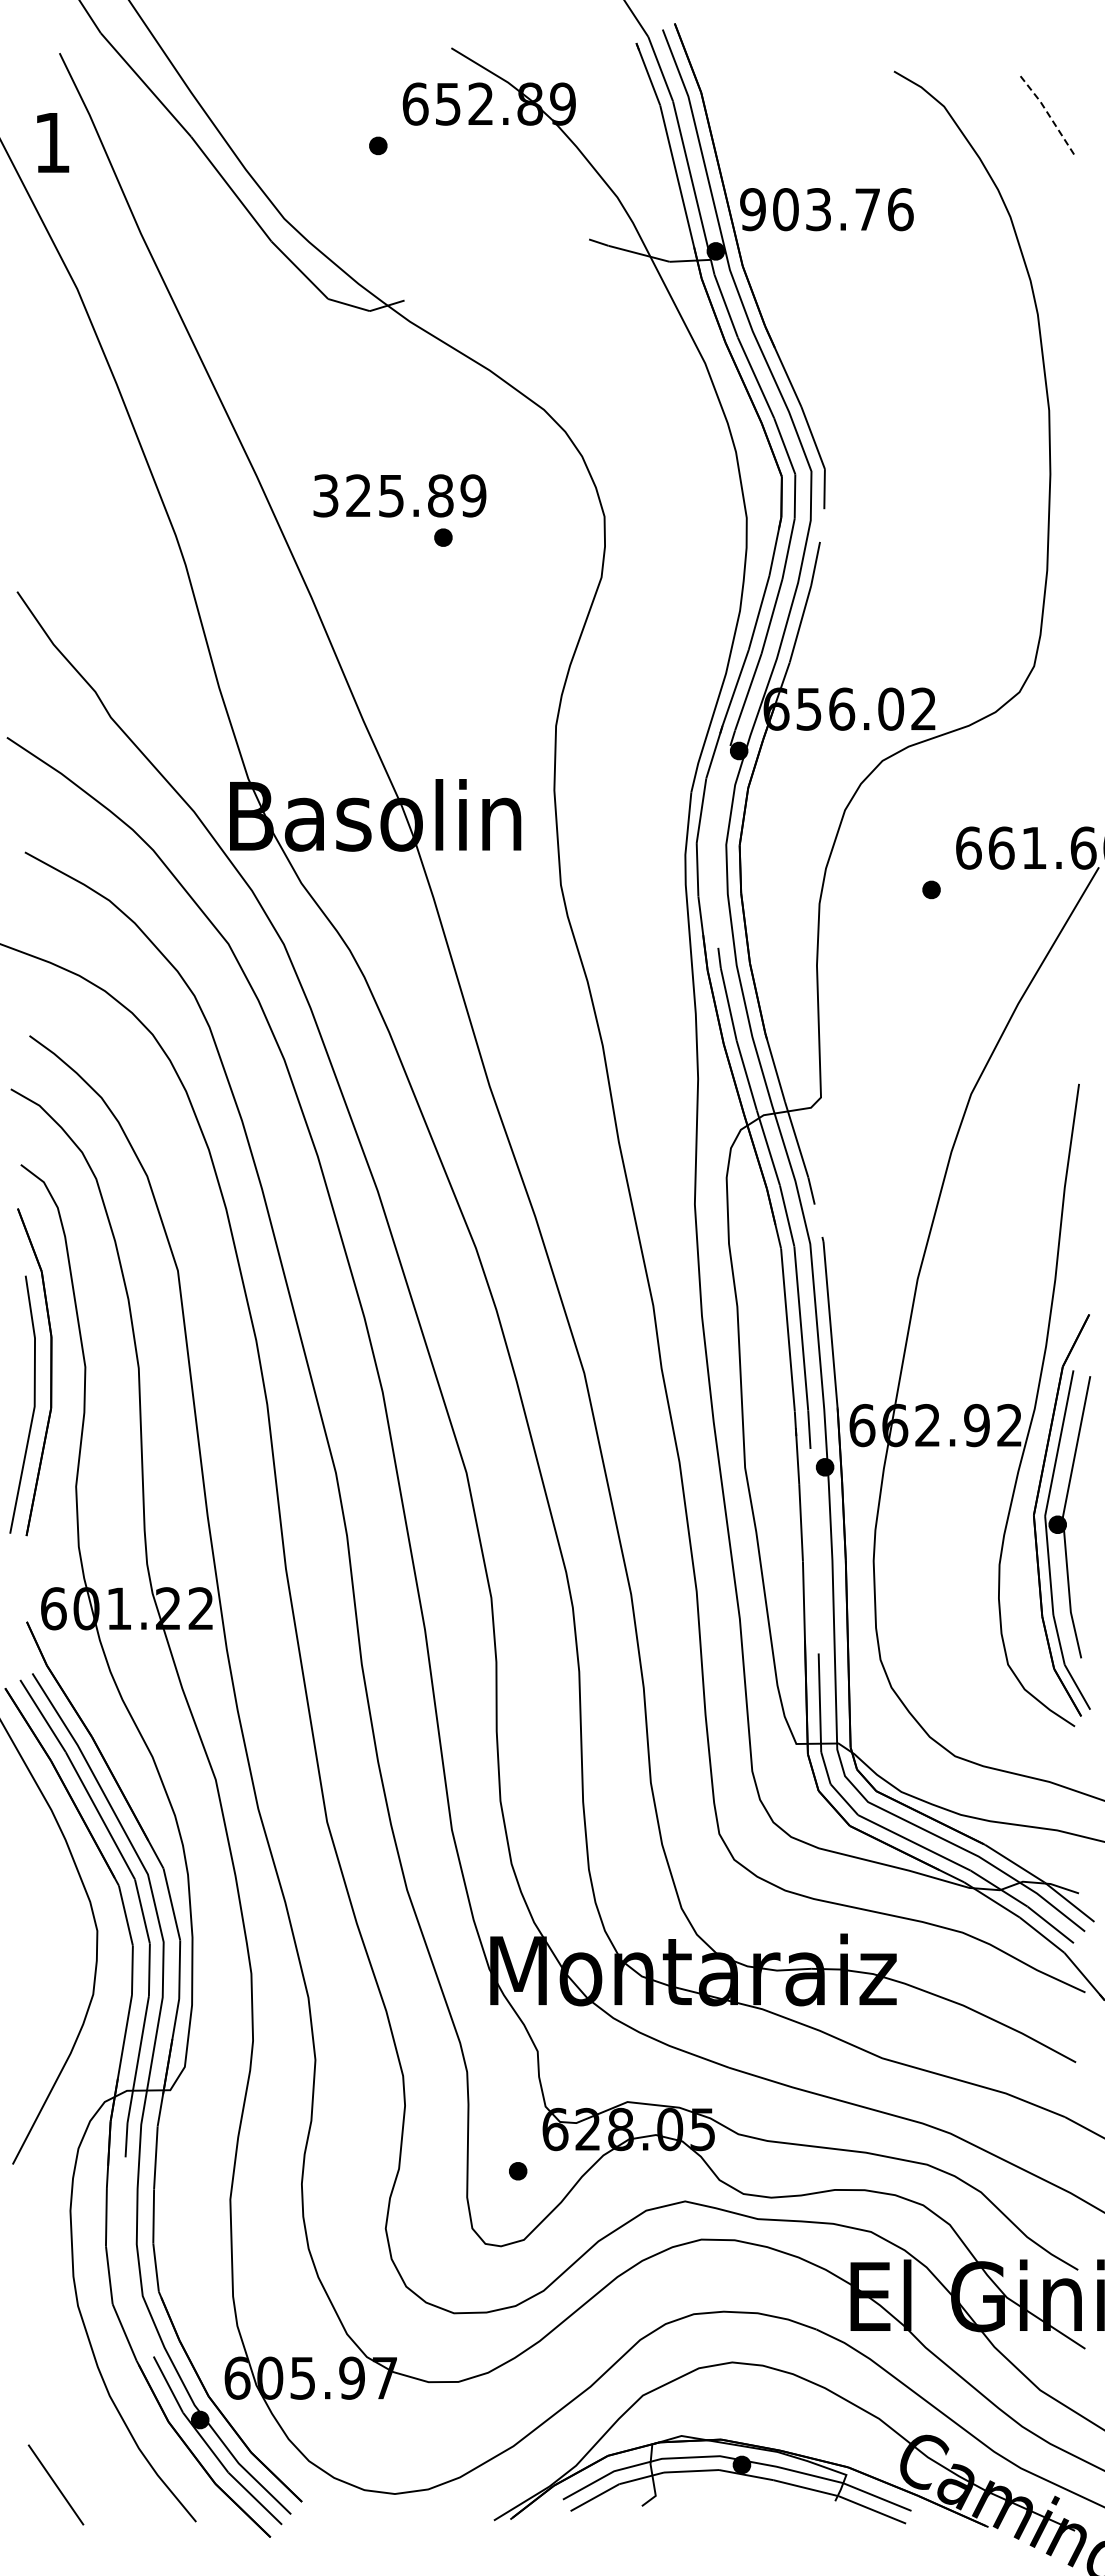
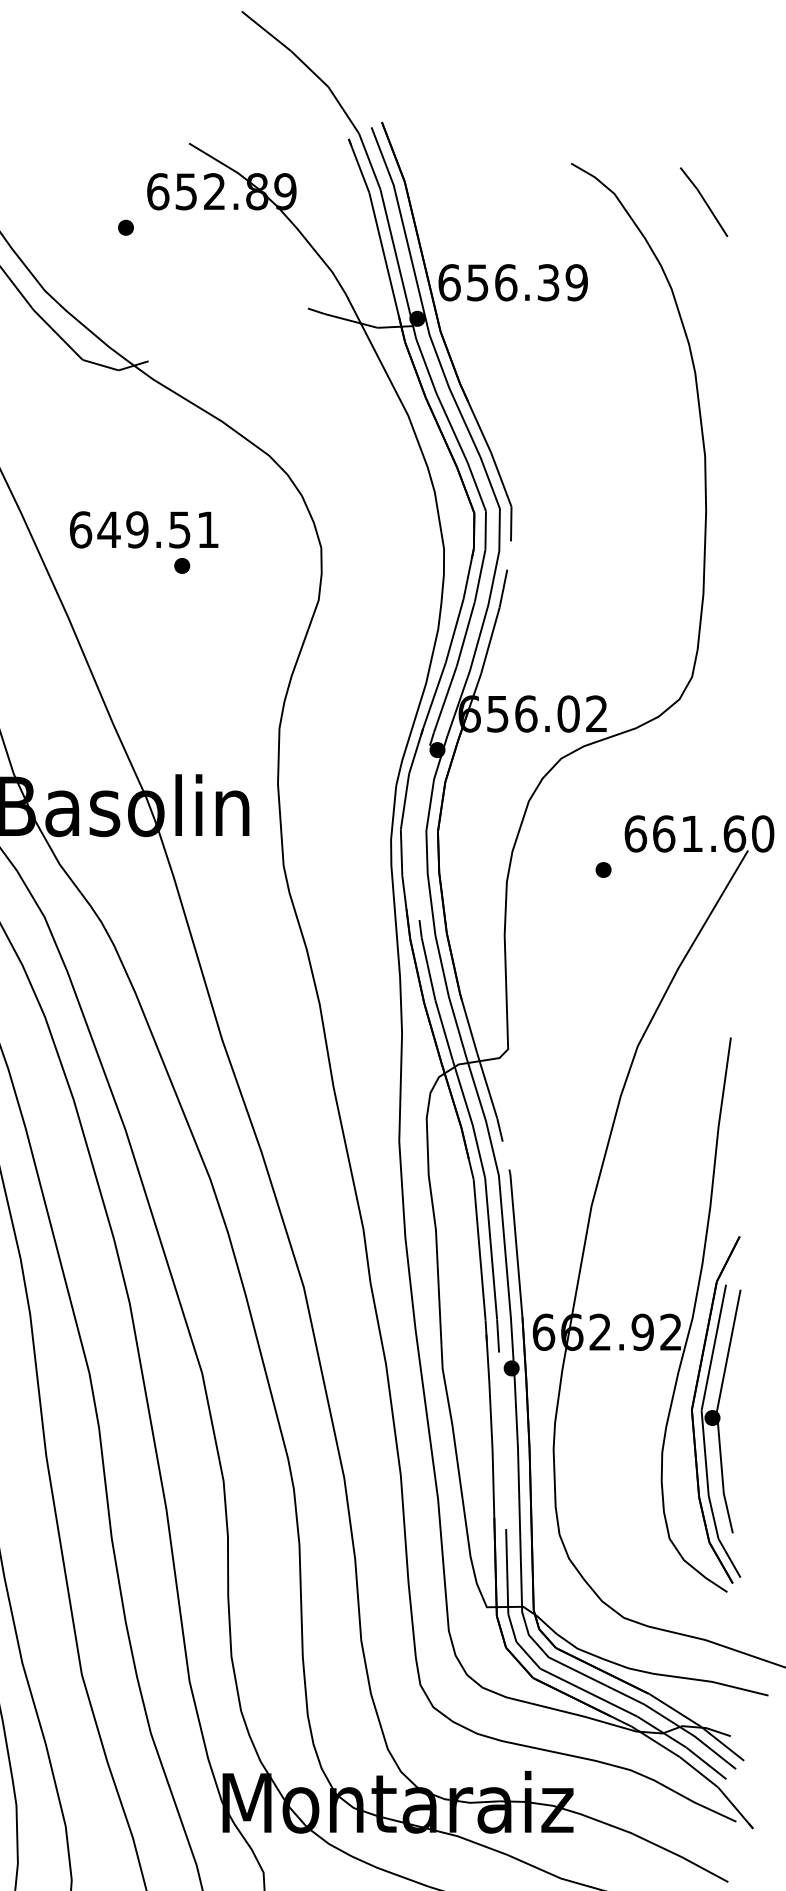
line: (1048, 114) -> (704, 200), dashed -> solid
text: (826, 209) -> (512, 282), 903.76 -> 656.39
text: (399, 495) -> (144, 529), 325.89 -> 649.51

